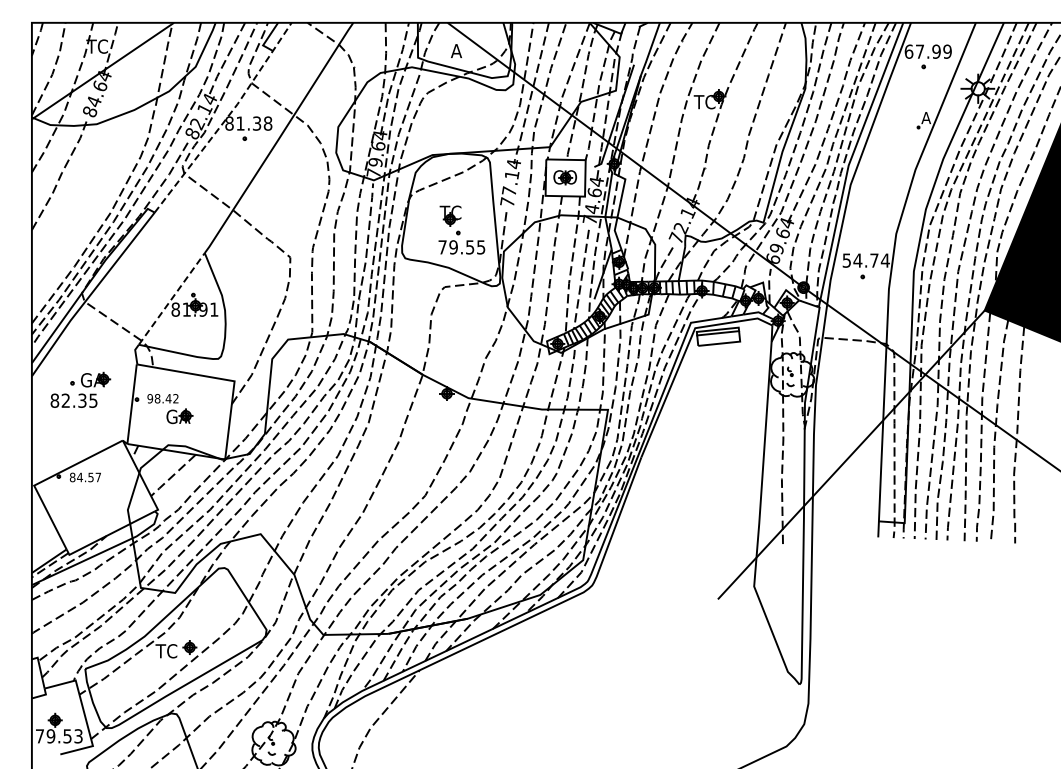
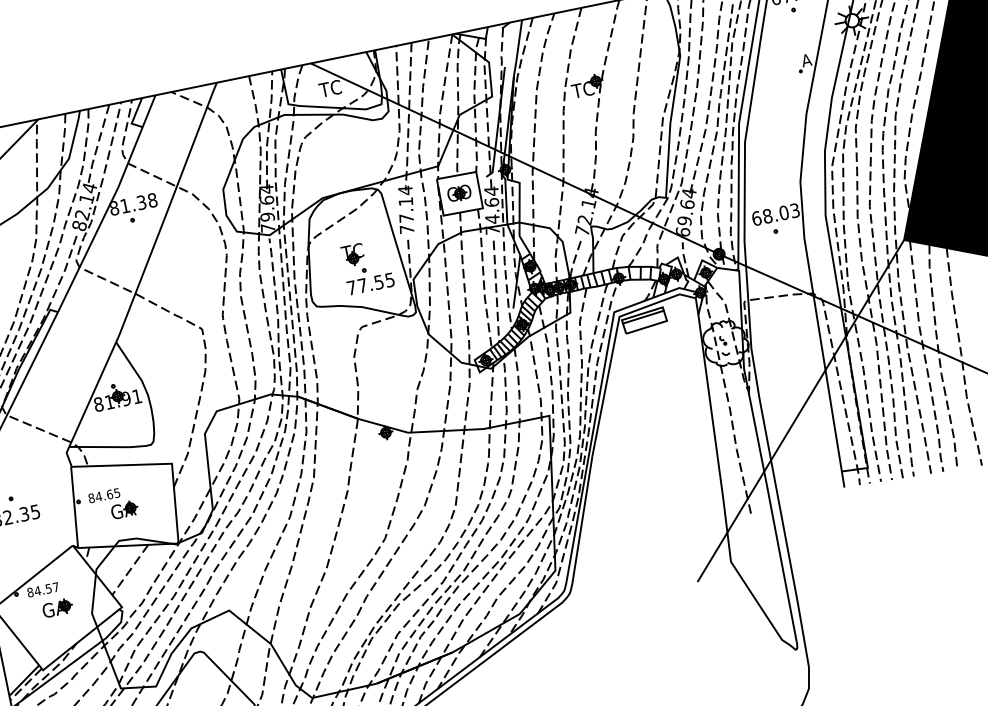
text: (461, 50) -> (330, 88), A -> TC
line: (226, 119) -> (110, 204), dashed -> solid
text: (453, 247) -> (362, 285), 79.55 -> 77.55
text: (865, 260) -> (775, 214), 54.74 -> 68.03
line: (172, 298) -> (93, 394), dashed -> solid
part: (96, 379) -> (58, 607), moved
text: (162, 398) -> (103, 495), 98.42 -> 84.65

